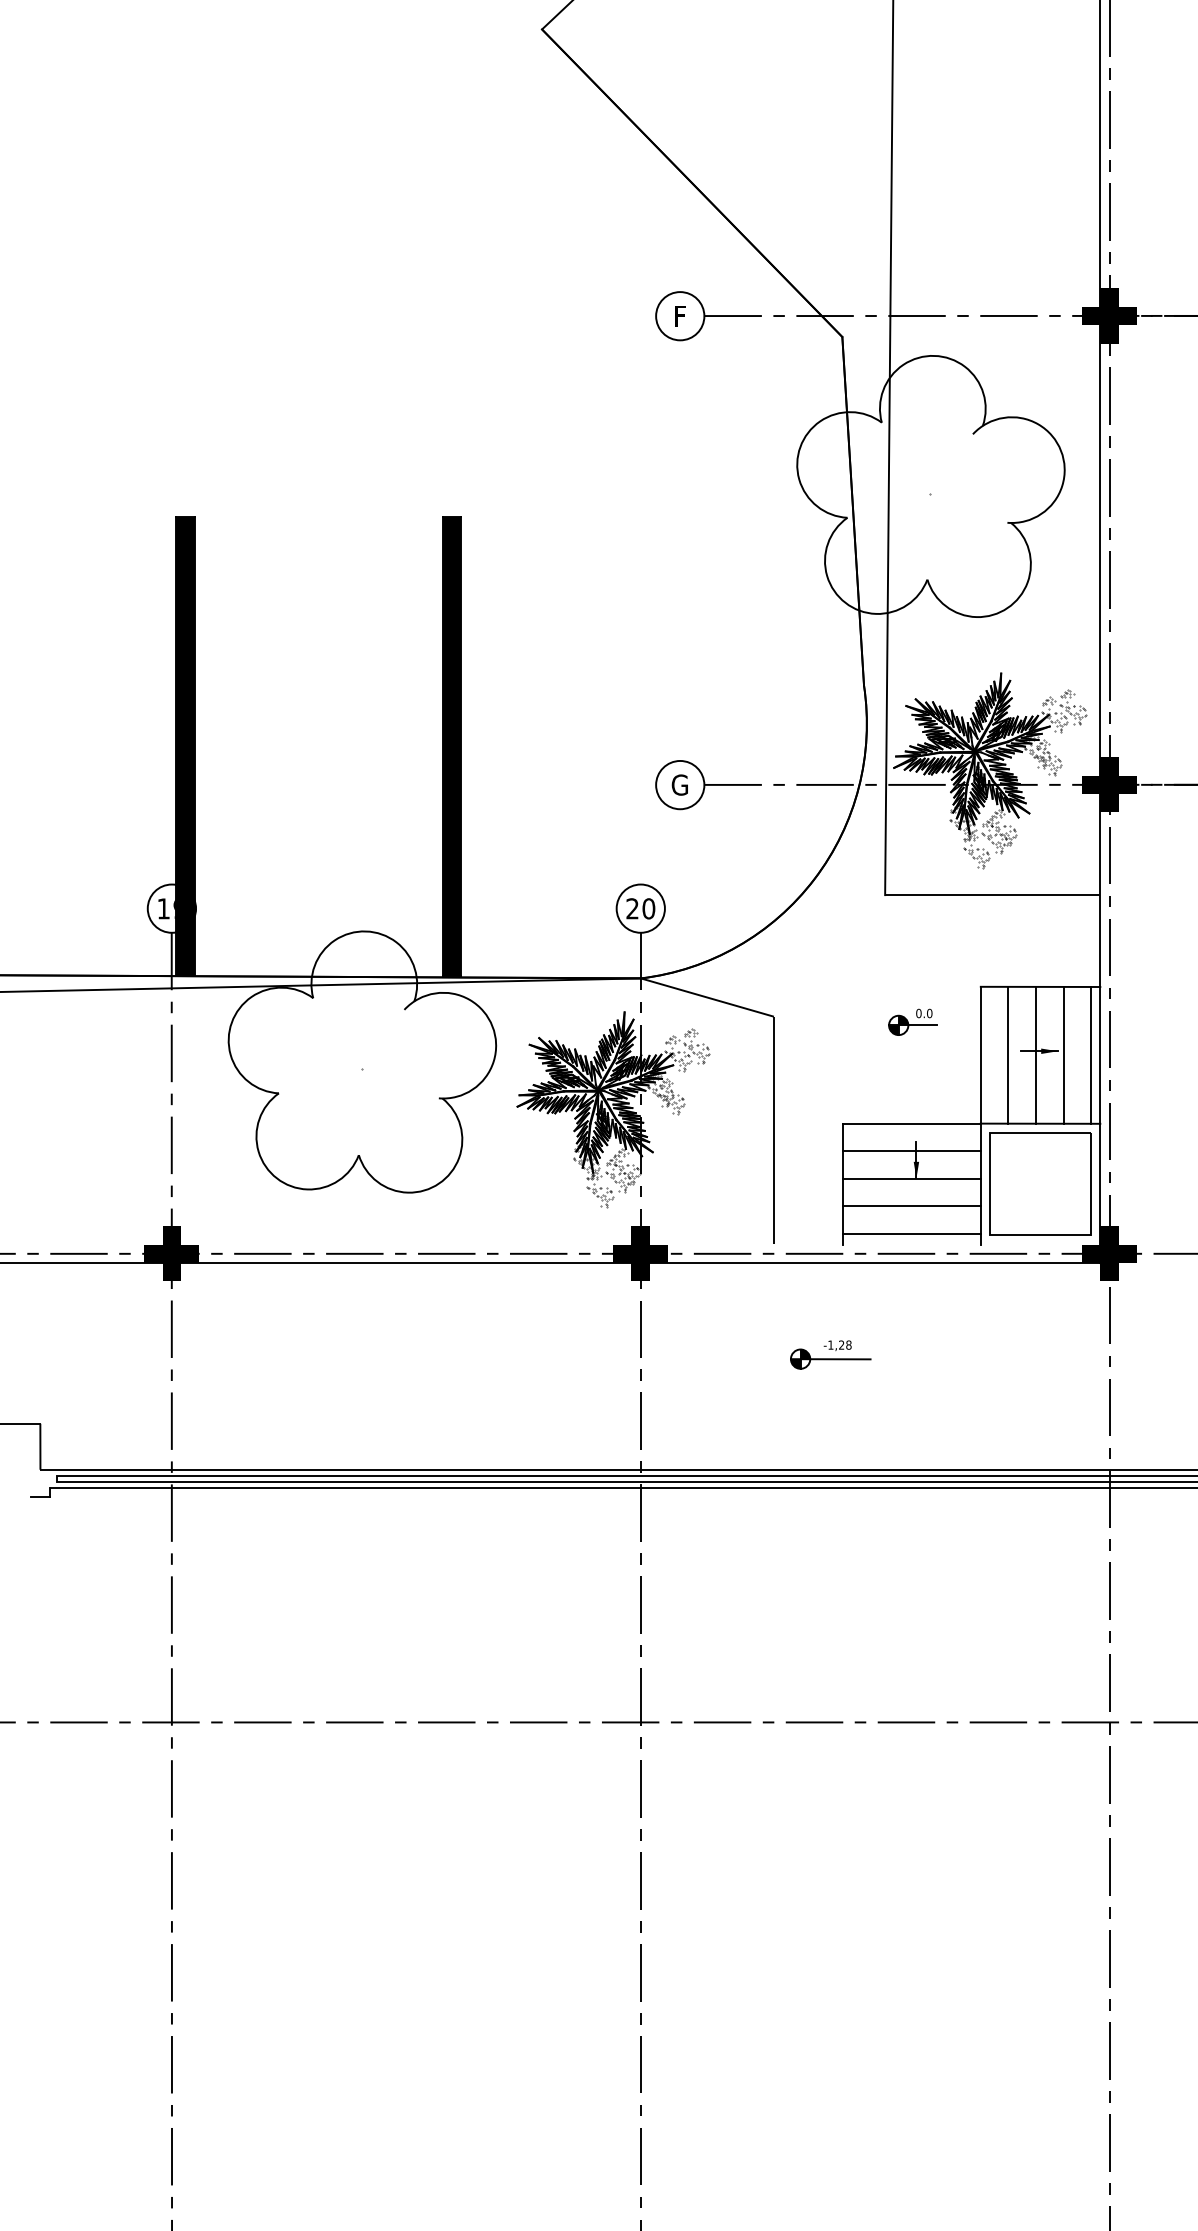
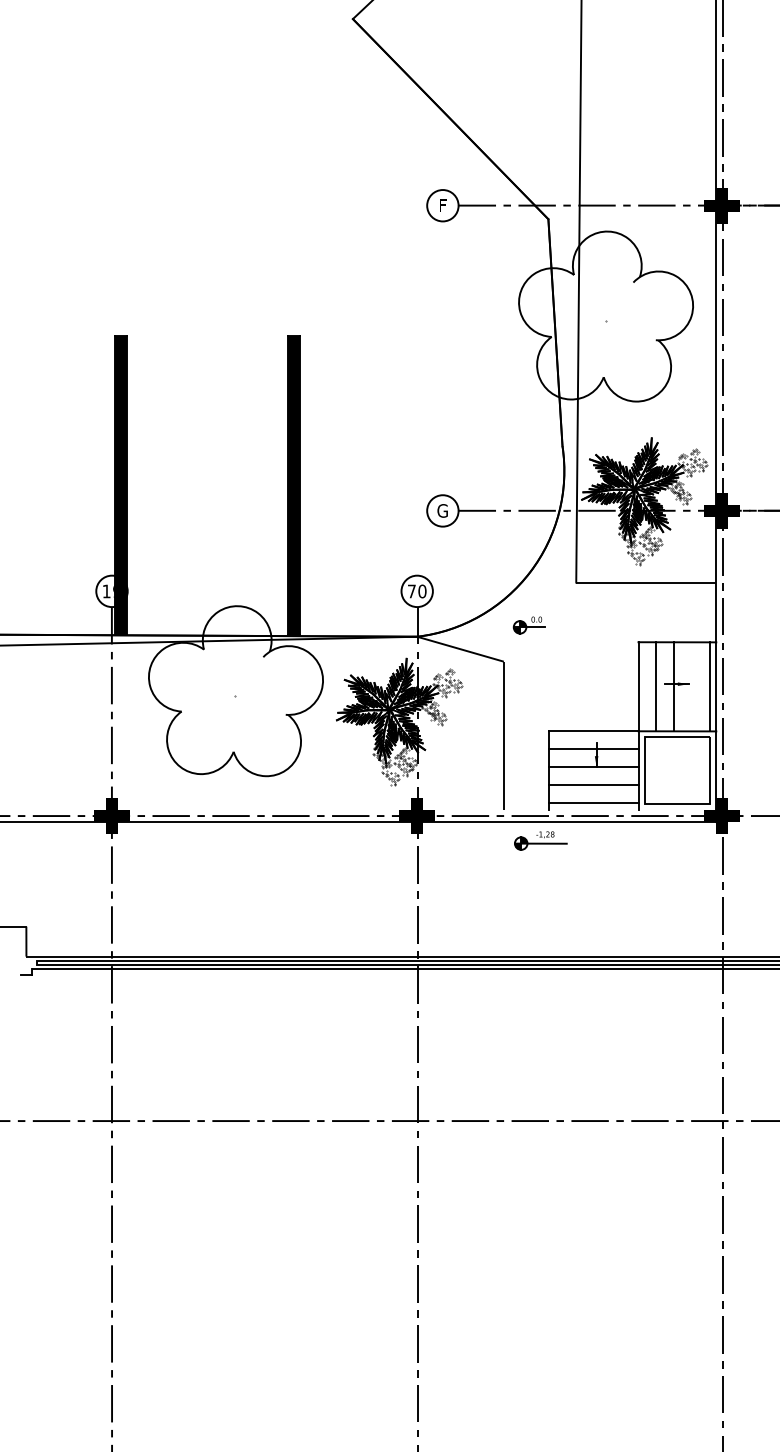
text: (632, 908) -> (411, 591), 20 -> 70
part: (911, 1022) -> (528, 625), moved
line: (1063, 1054) -> (692, 686), removed
part: (830, 1354) -> (540, 840), moved

